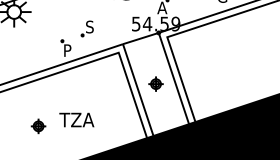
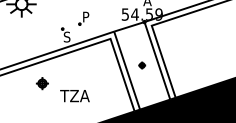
text: (89, 26) -> (85, 16), S -> P
text: (67, 50) -> (67, 37), P -> S
part: (155, 83) -> (141, 65), size x0.6
part: (38, 126) -> (42, 83), moved

